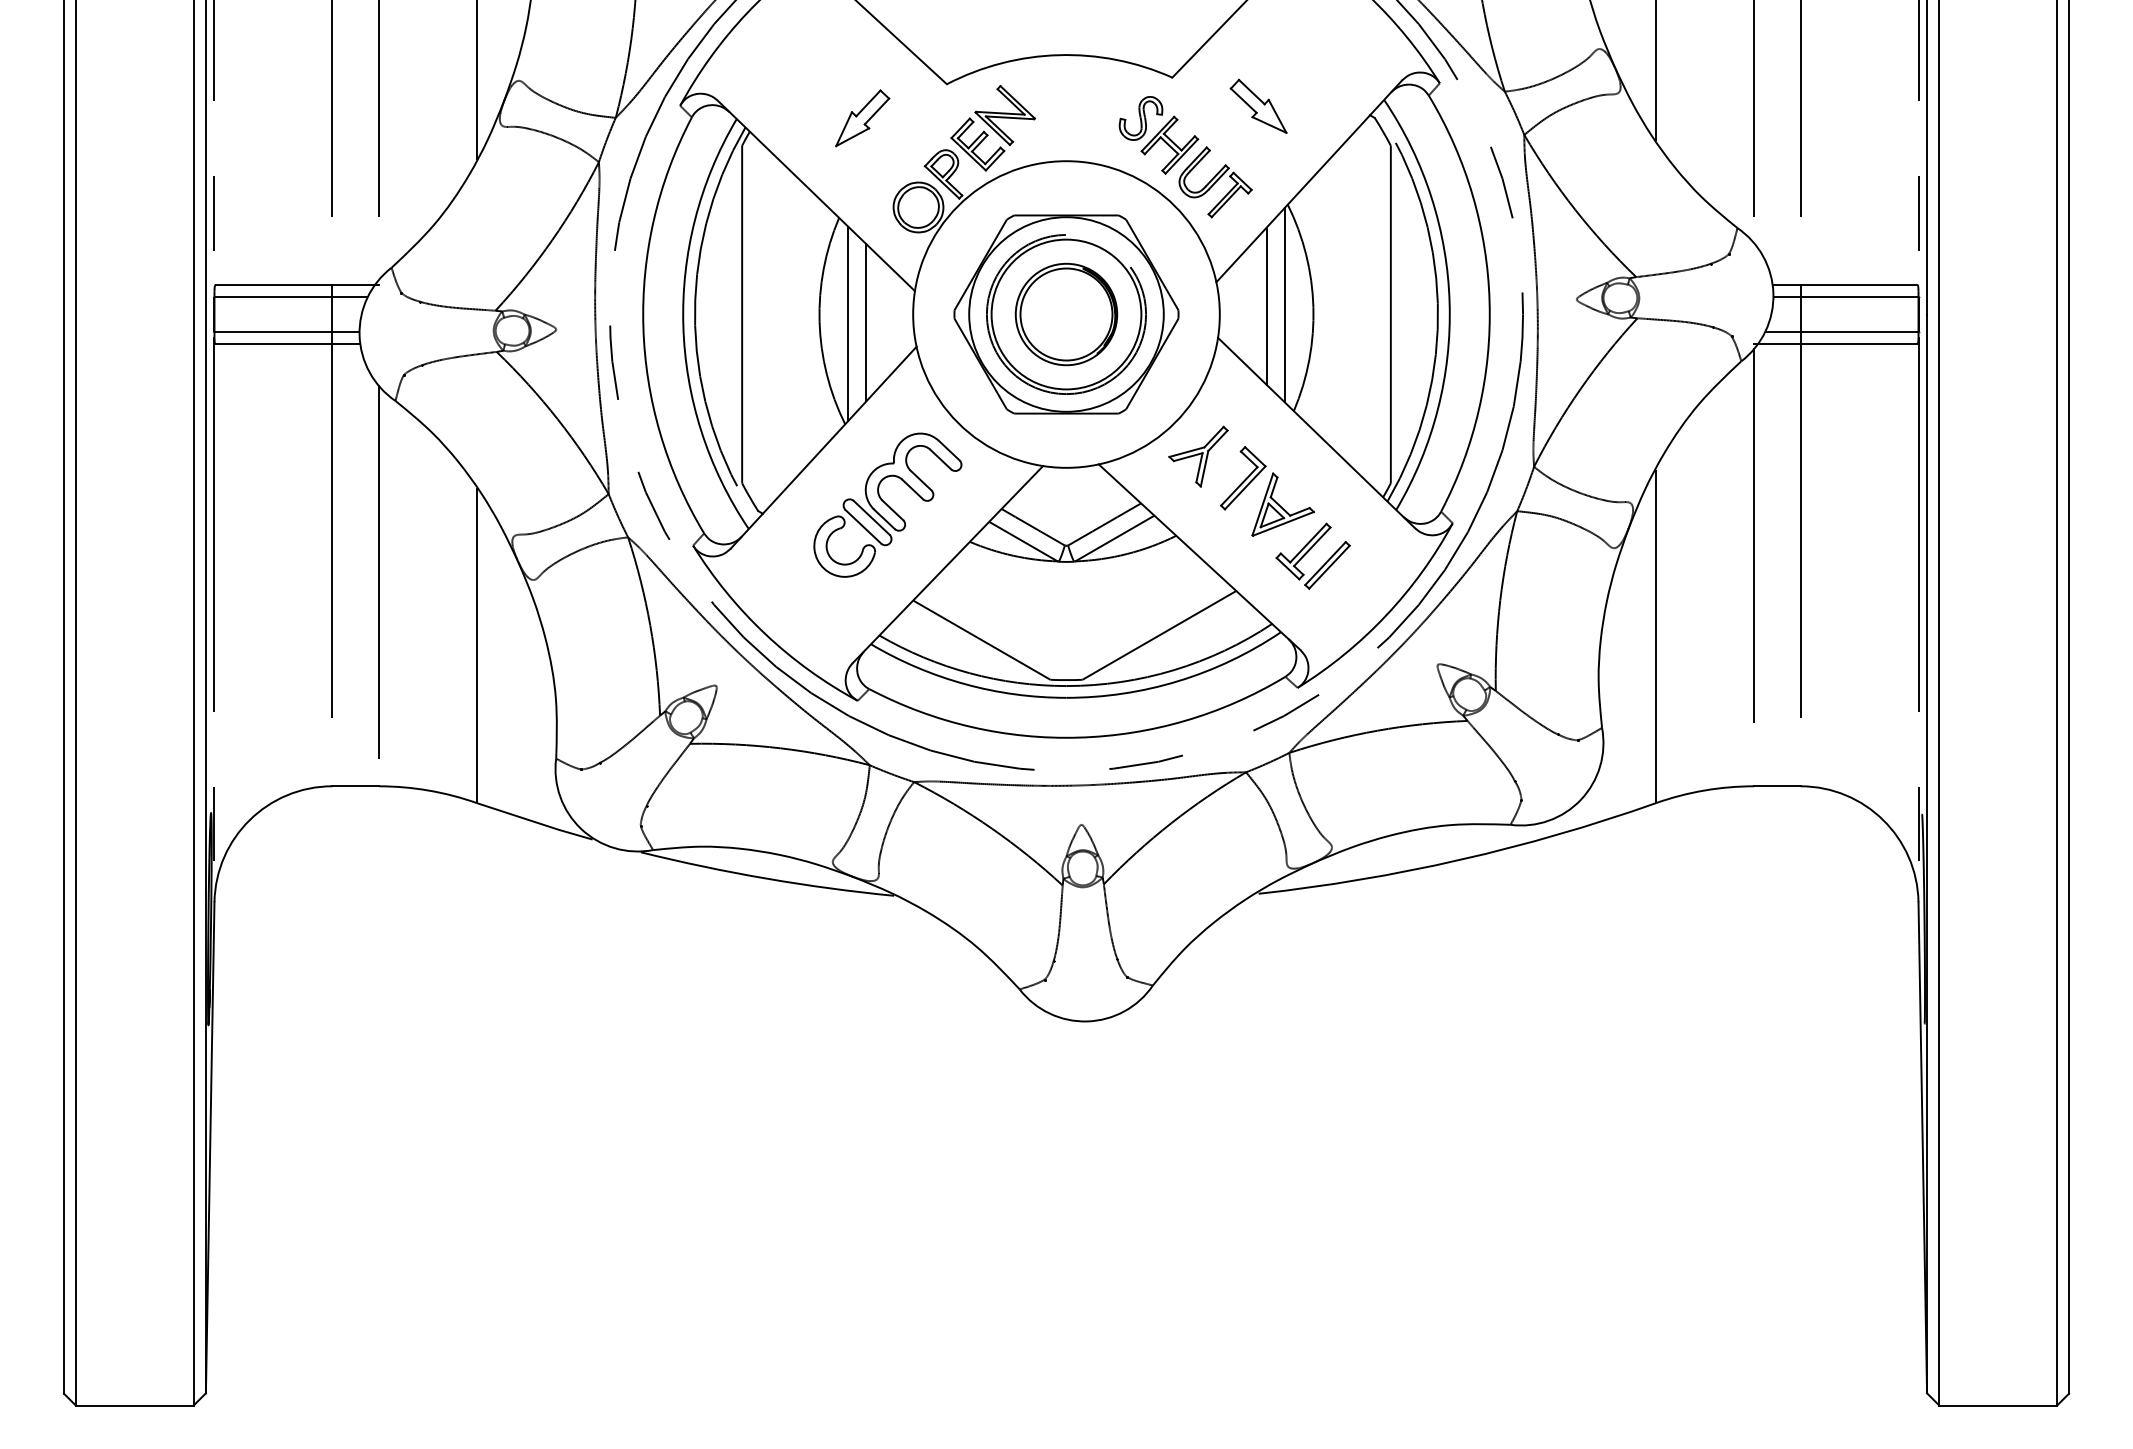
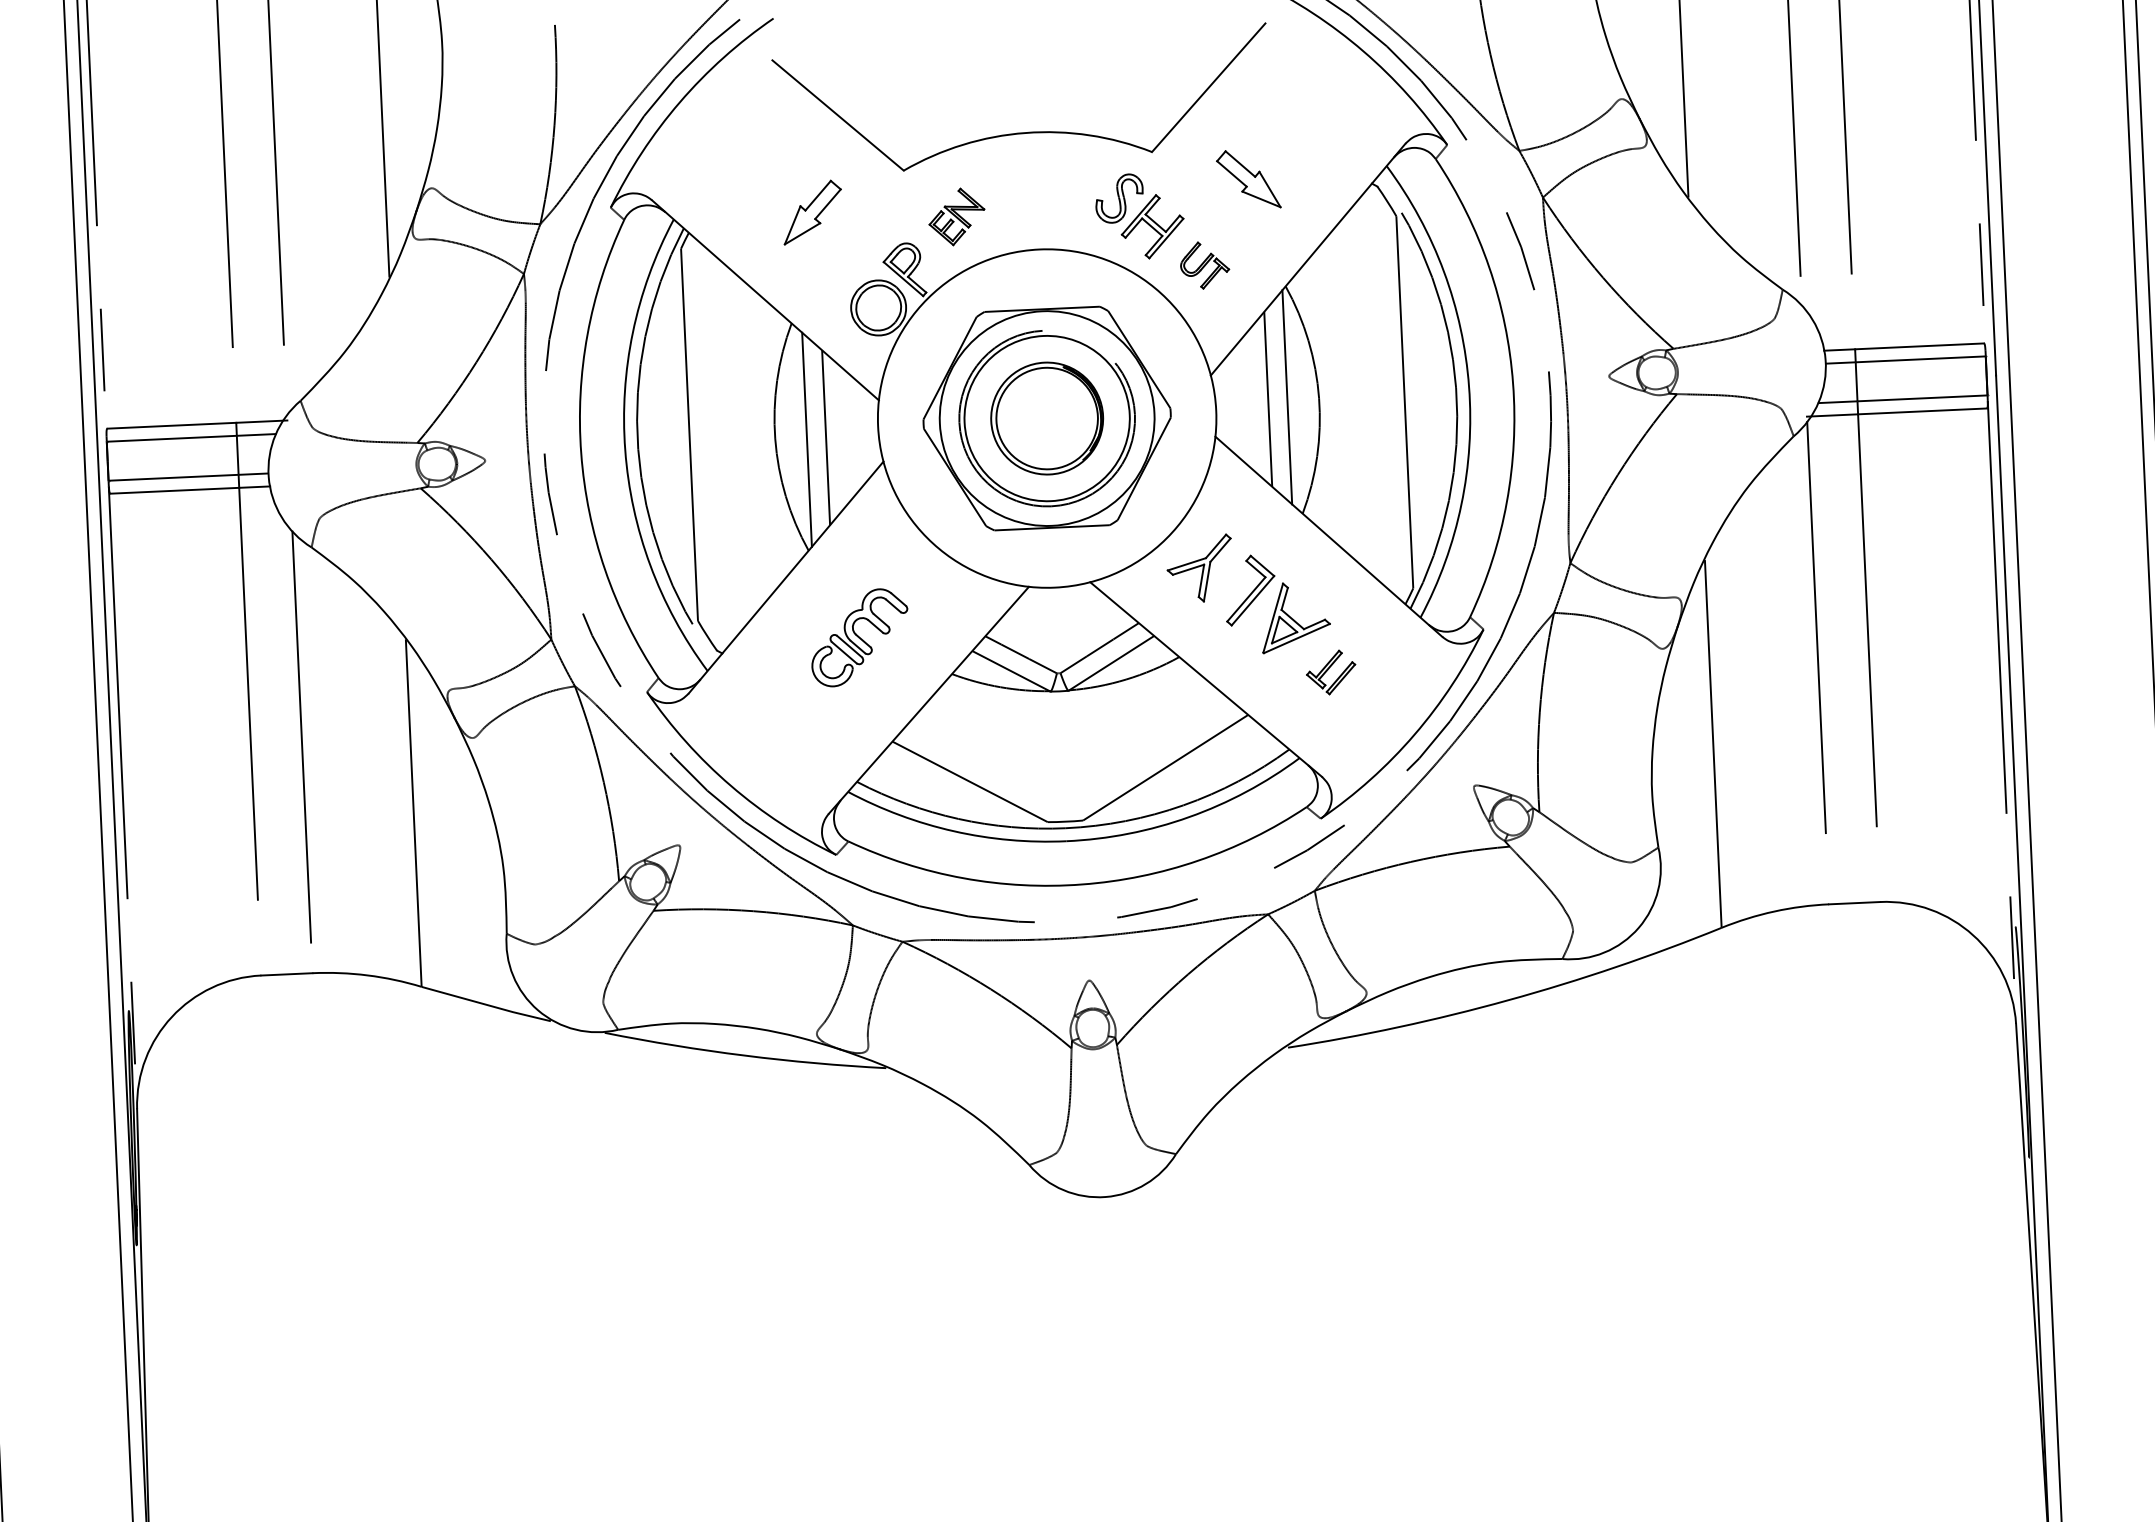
part: (992, 128) -> (956, 217), size x0.6
part: (1215, 182) -> (1204, 265), size x0.6
part: (887, 504) -> (859, 637), size x0.6
part: (1312, 555) -> (1330, 671), size x0.6

